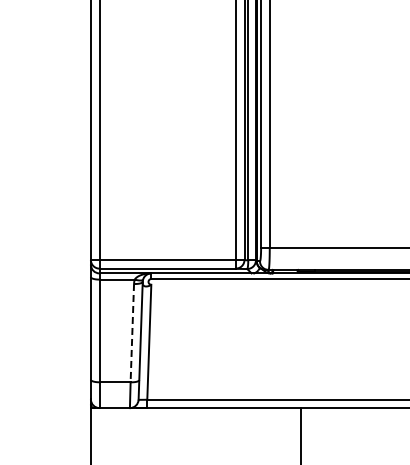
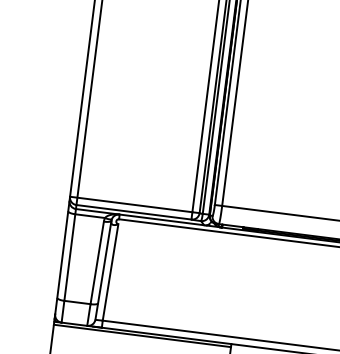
line: (132, 333) -> (97, 263), dashed -> solid
line: (195, 411) -> (142, 335), added

